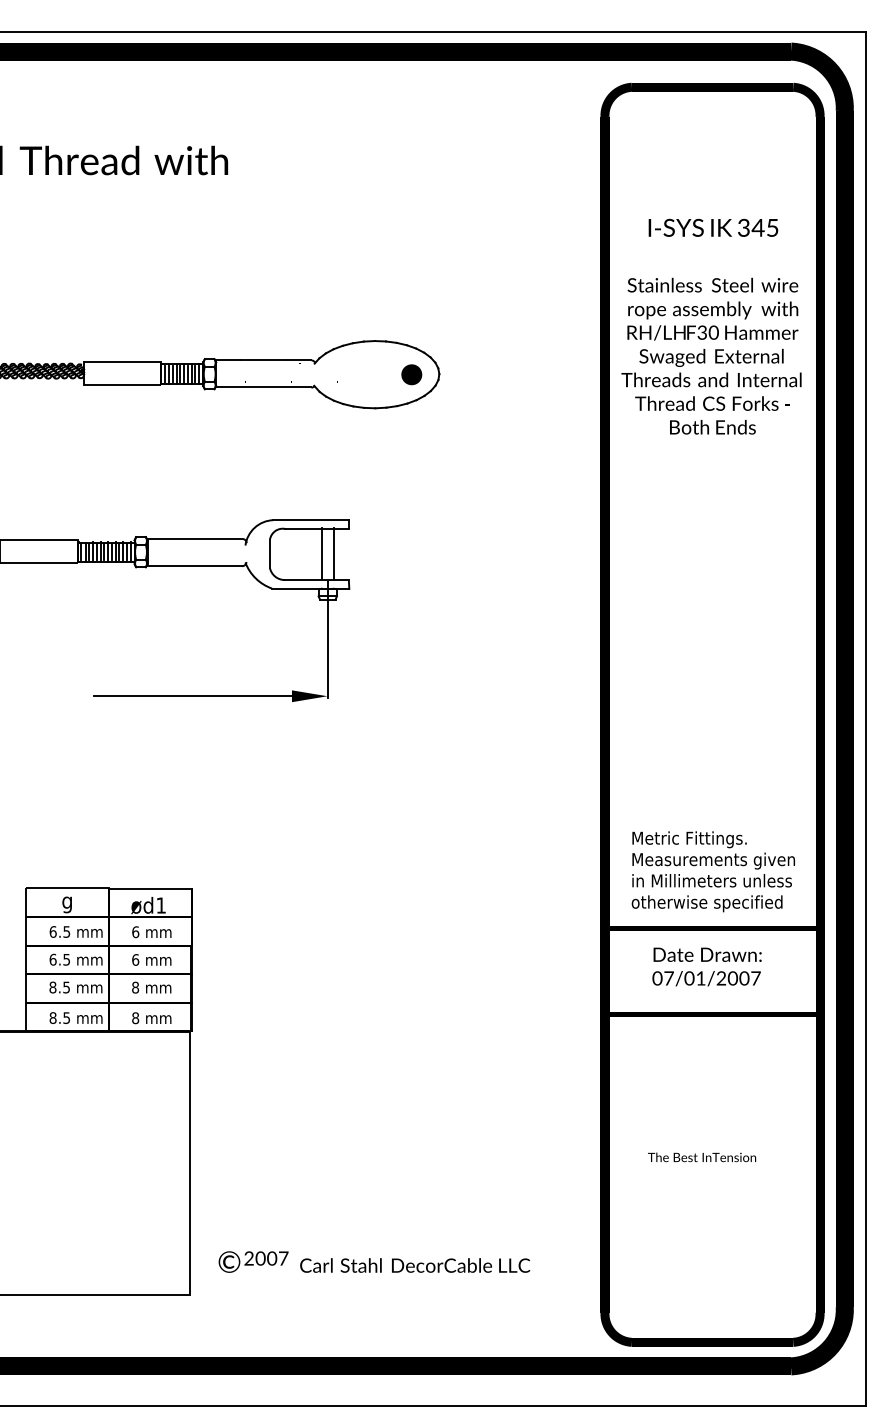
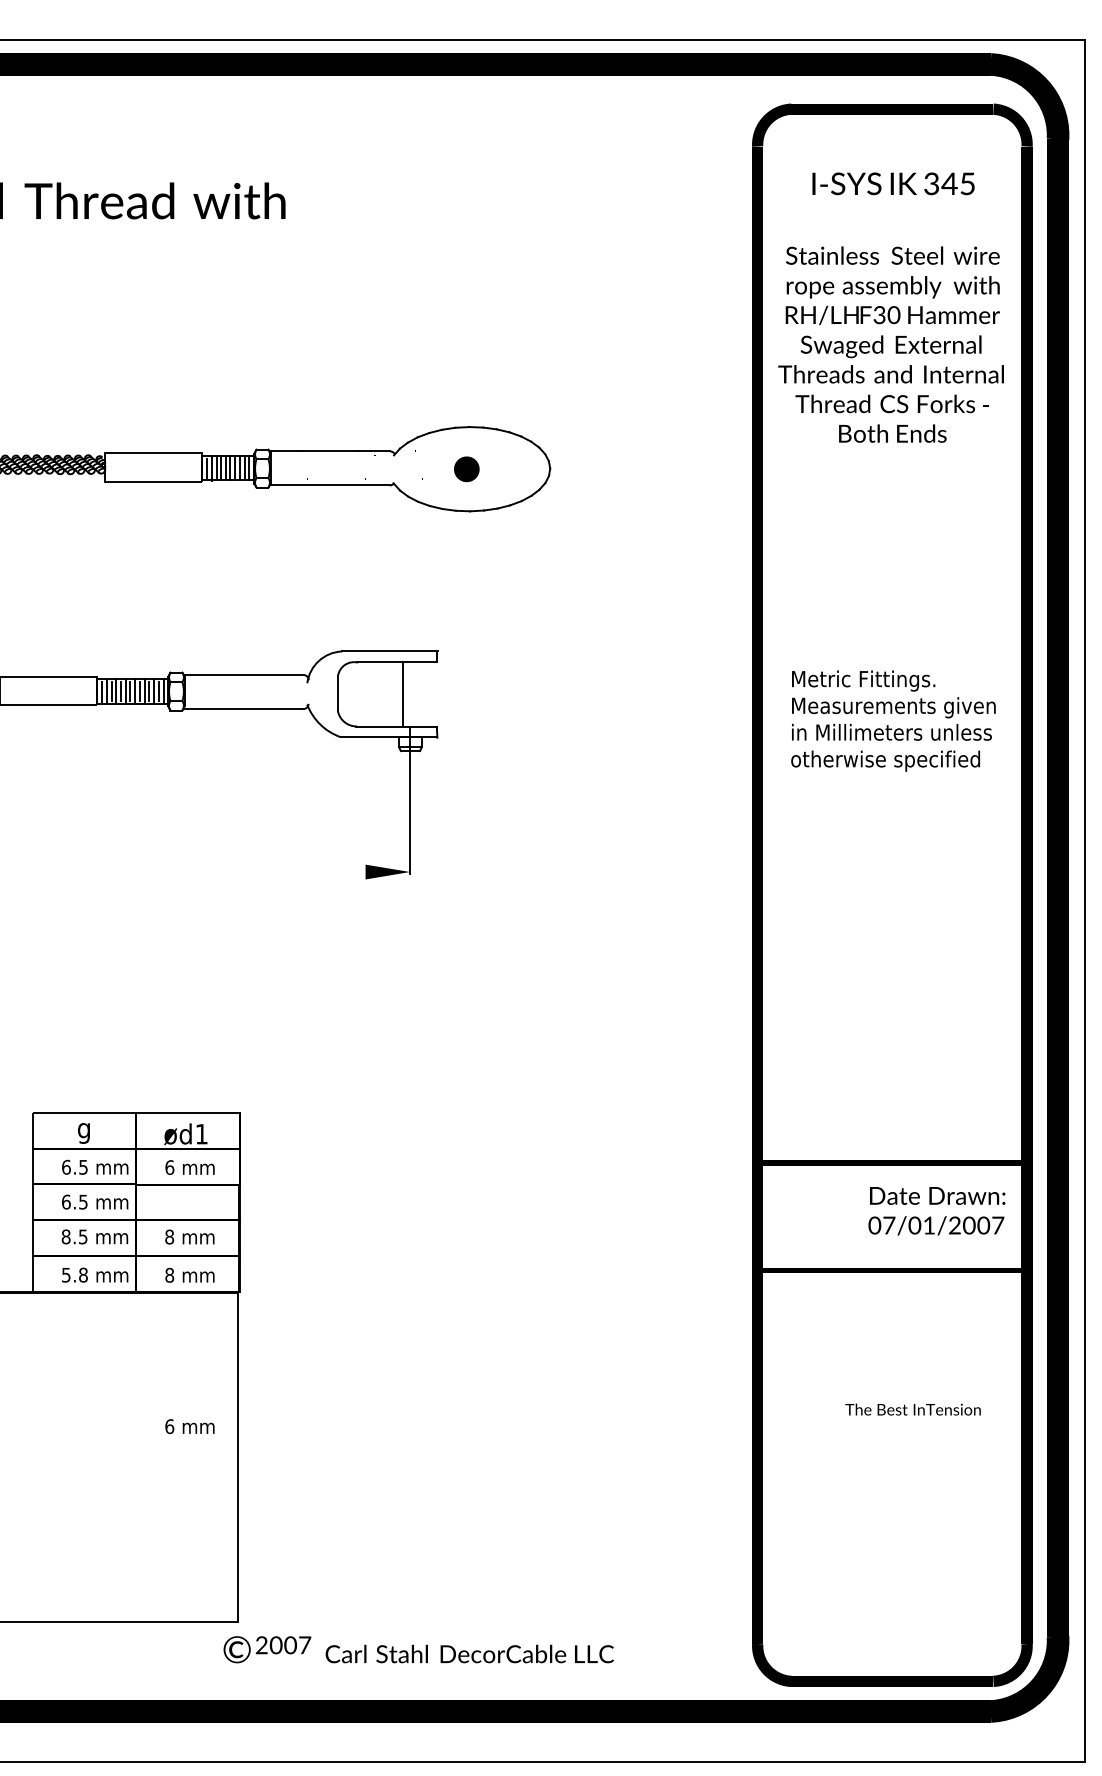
text: (711, 326) -> (891, 307), moved
part: (411, 374) -> (466, 468), moved
line: (333, 553) -> (417, 693), removed
line: (192, 696) -> (240, 872), removed
text: (712, 871) -> (892, 720), moved
text: (151, 959) -> (189, 1426), moved
text: (706, 966) -> (936, 1210), moved
text: (59, 1017) -> (74, 1274), 8.5 -> 5.8
text: (702, 1157) -> (913, 1409), moved
text: (374, 1261) -> (418, 1649), moved

